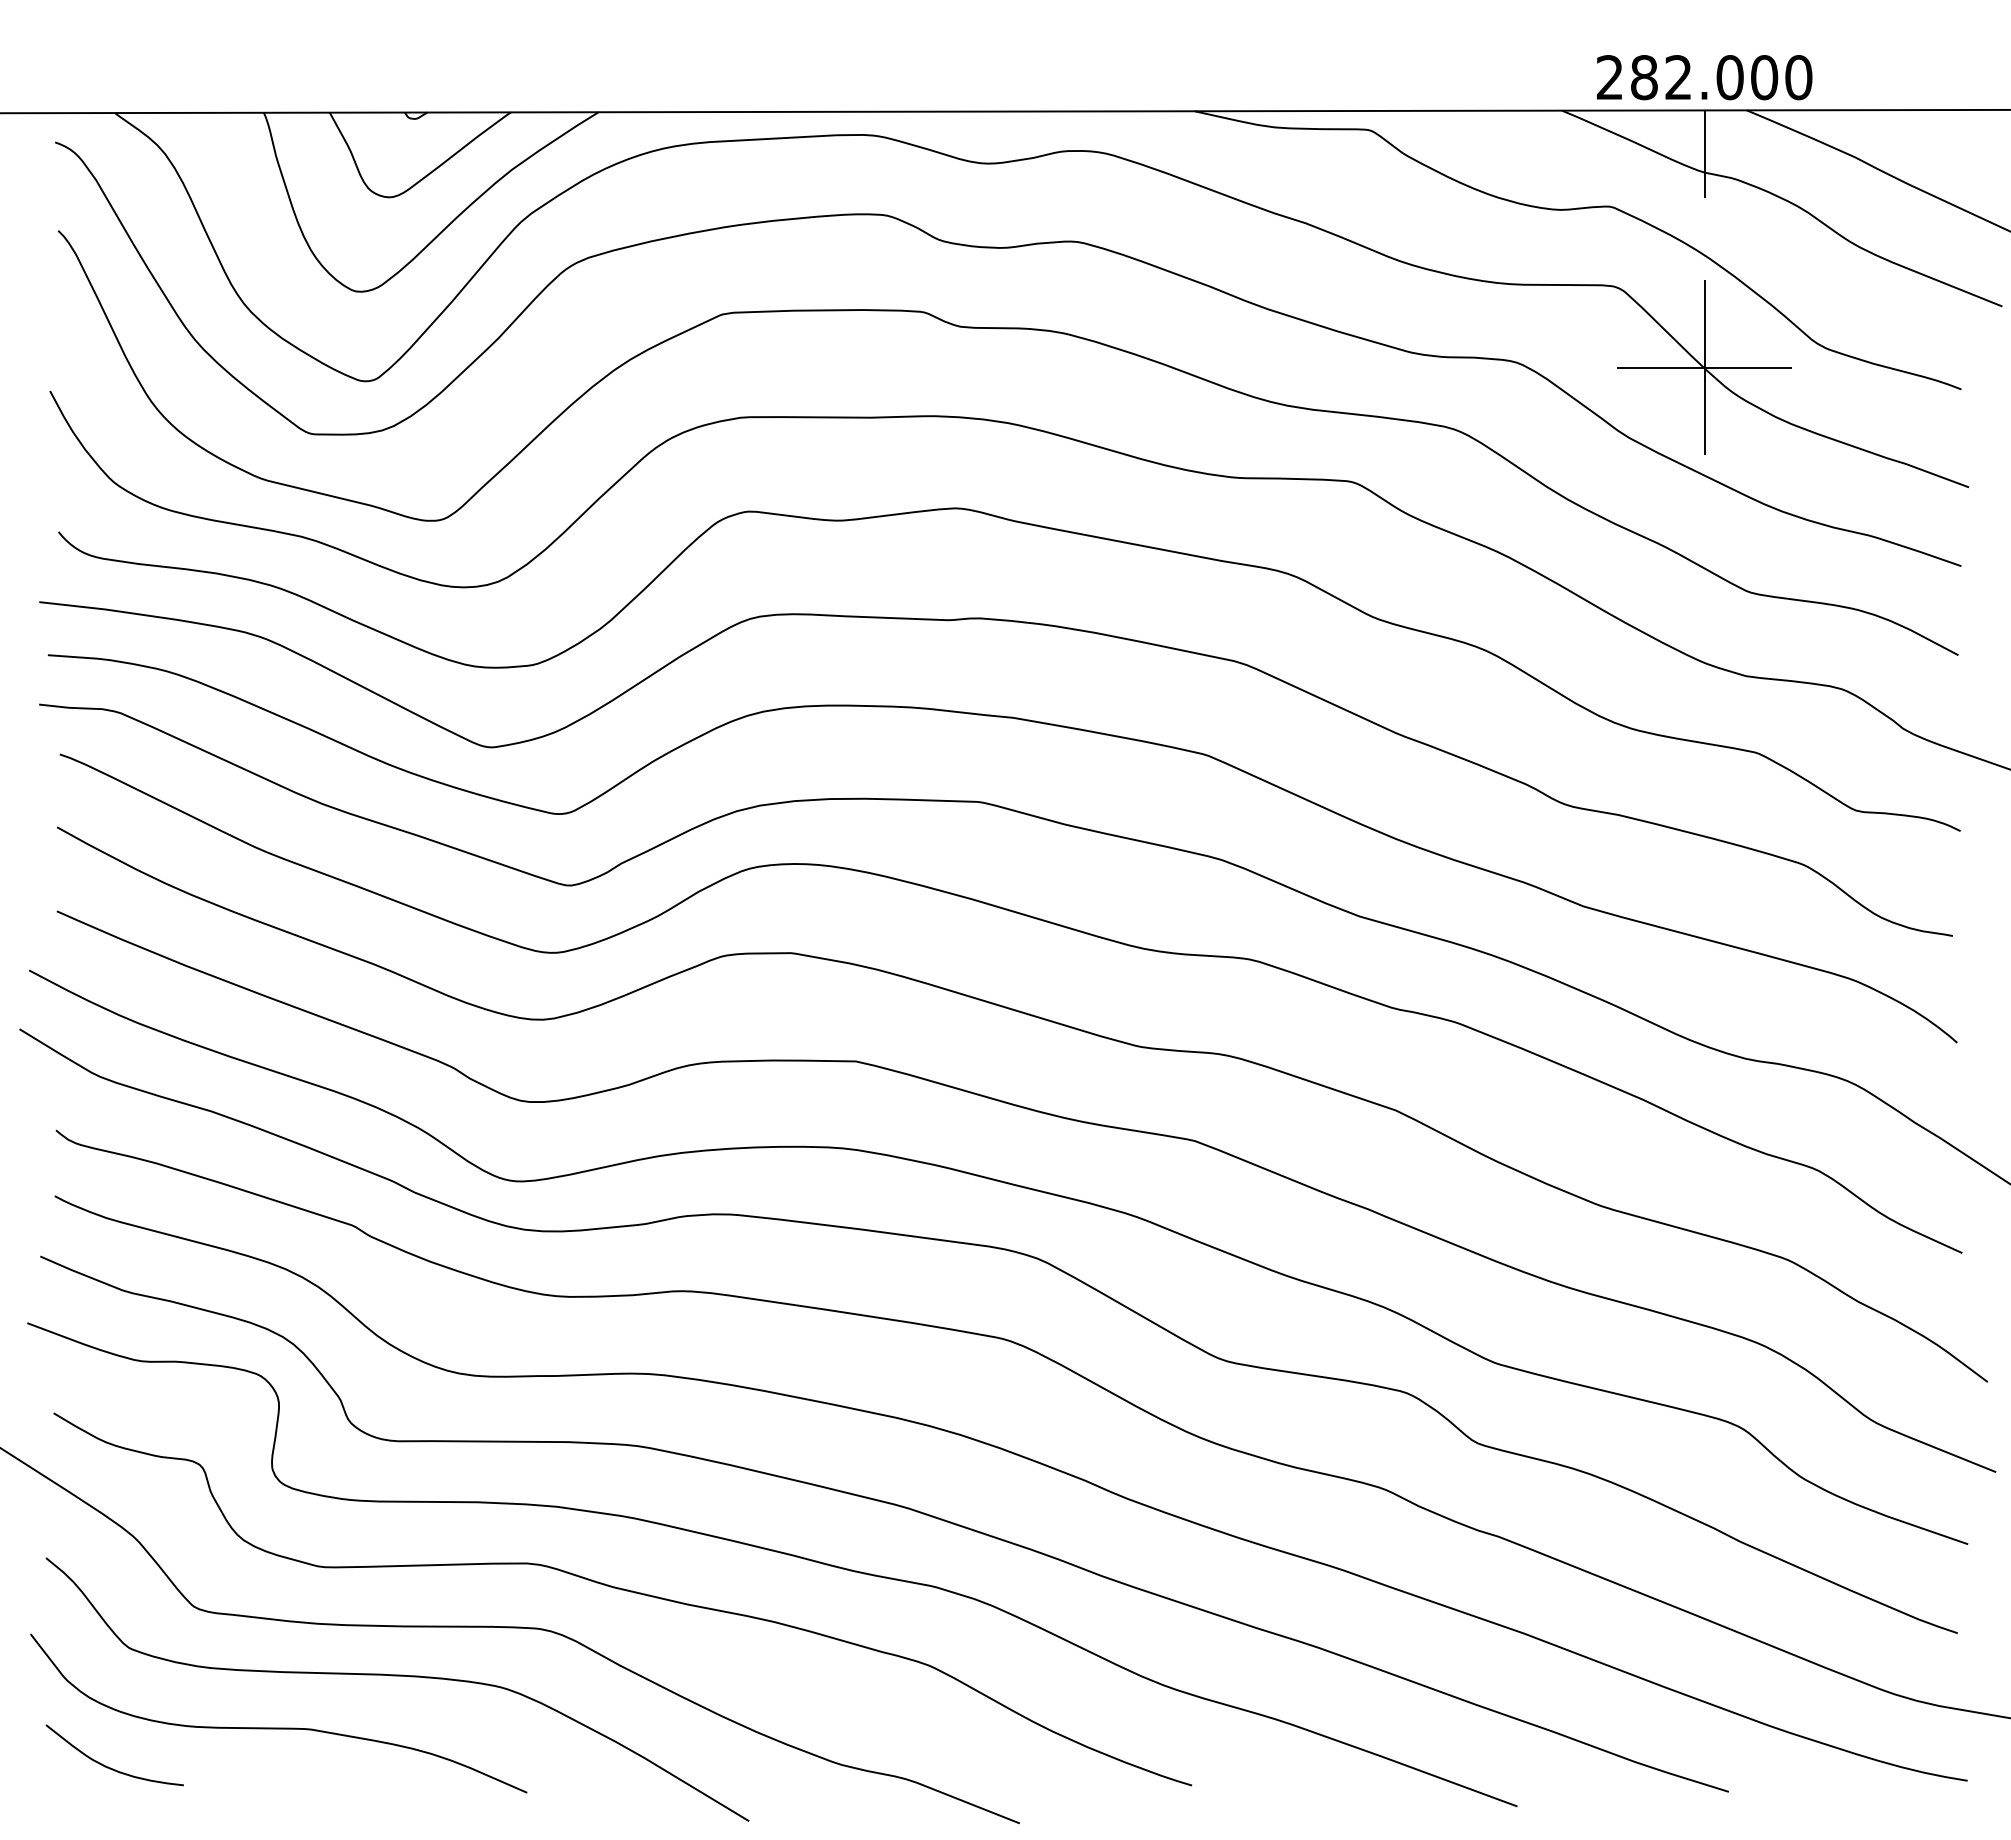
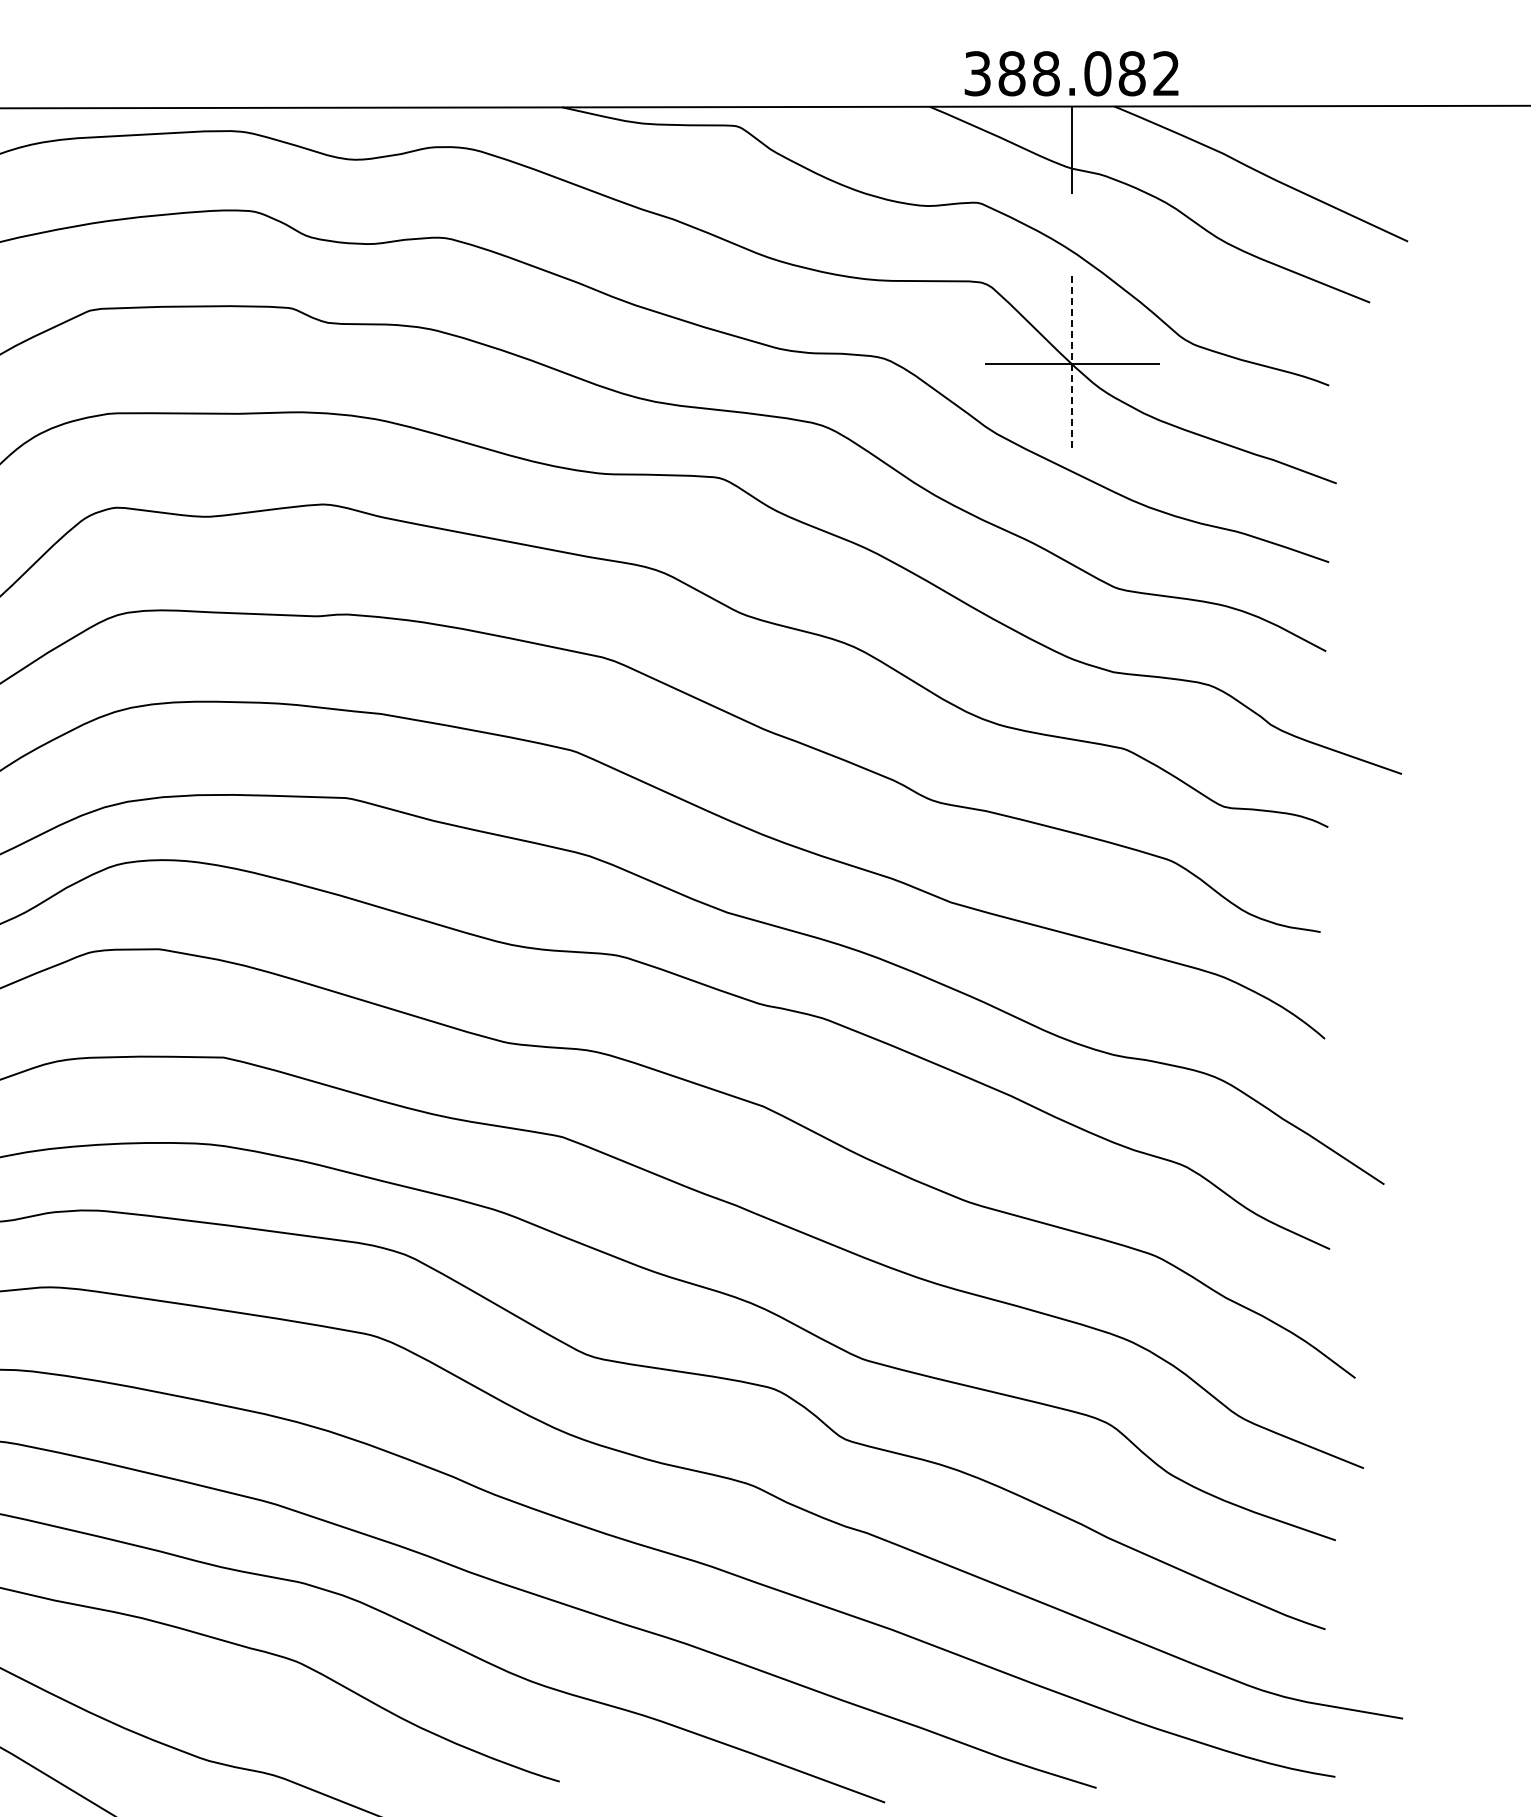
text: (1704, 77) -> (1072, 73), 282.000 -> 388.082
line: (1704, 368) -> (1072, 364), solid -> dashed

